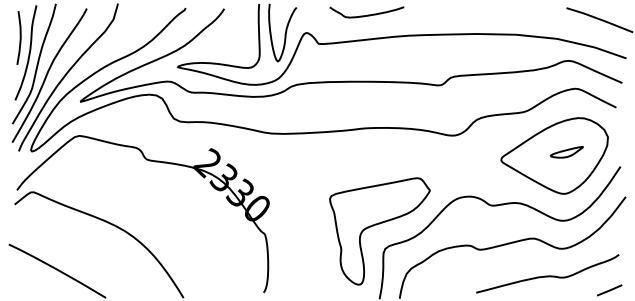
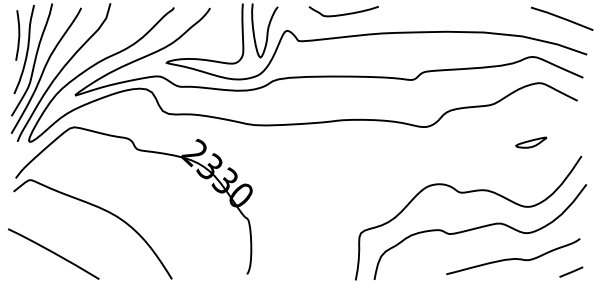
part: (554, 155) -> (519, 145), removed
part: (379, 231) -> (355, 216), removed

